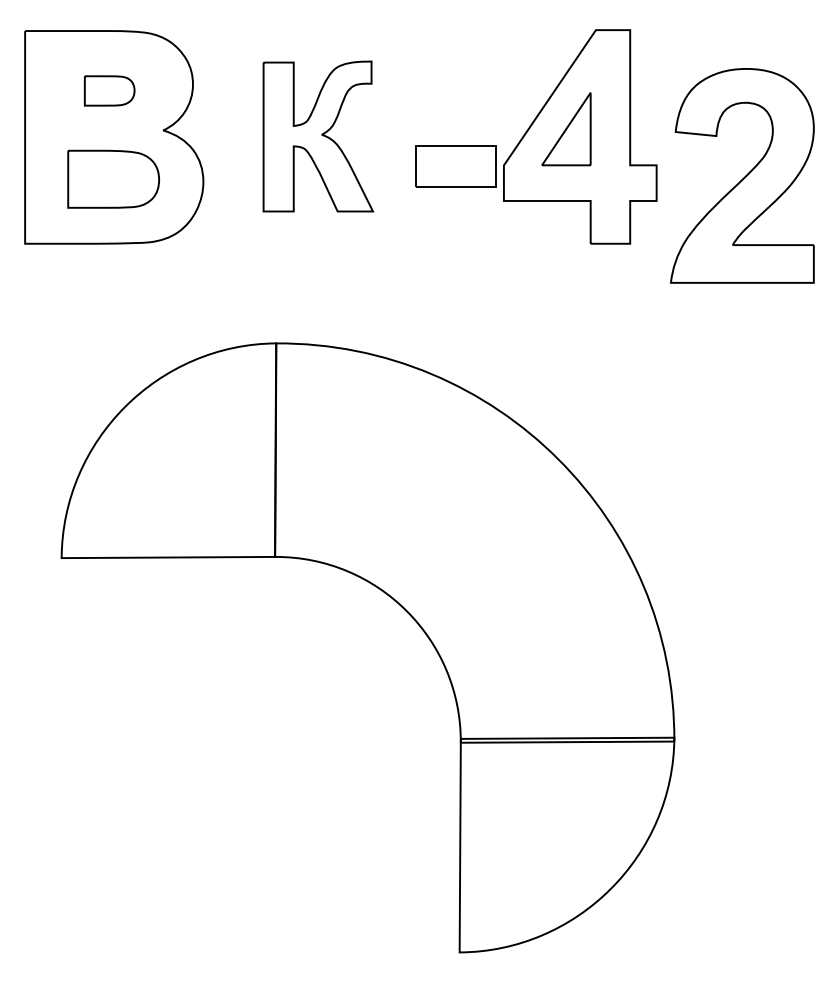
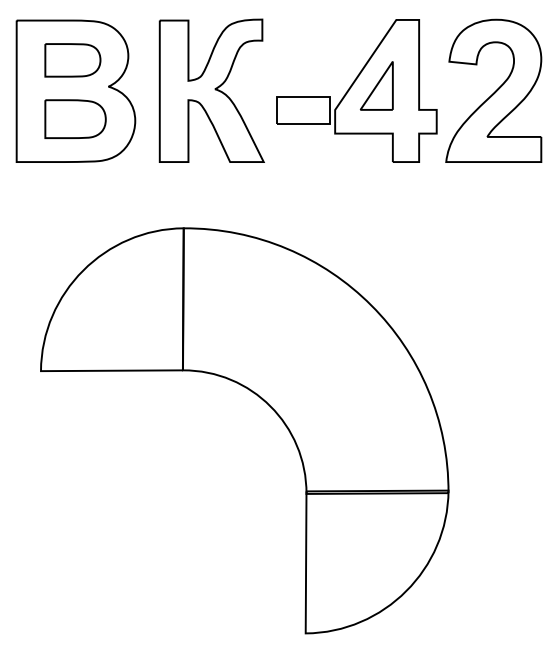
part: (109, 91) -> (72, 60), size x1.67
part: (318, 136) -> (211, 90), size x1.43
part: (742, 175) -> (493, 90), moved

